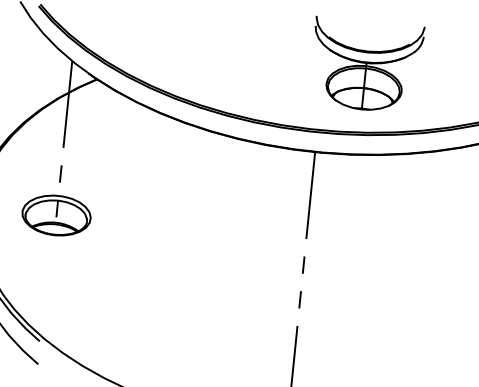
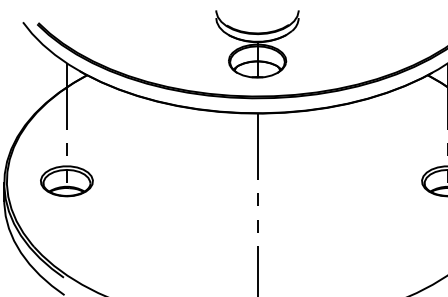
part: (366, 66) -> (257, 44), moved

